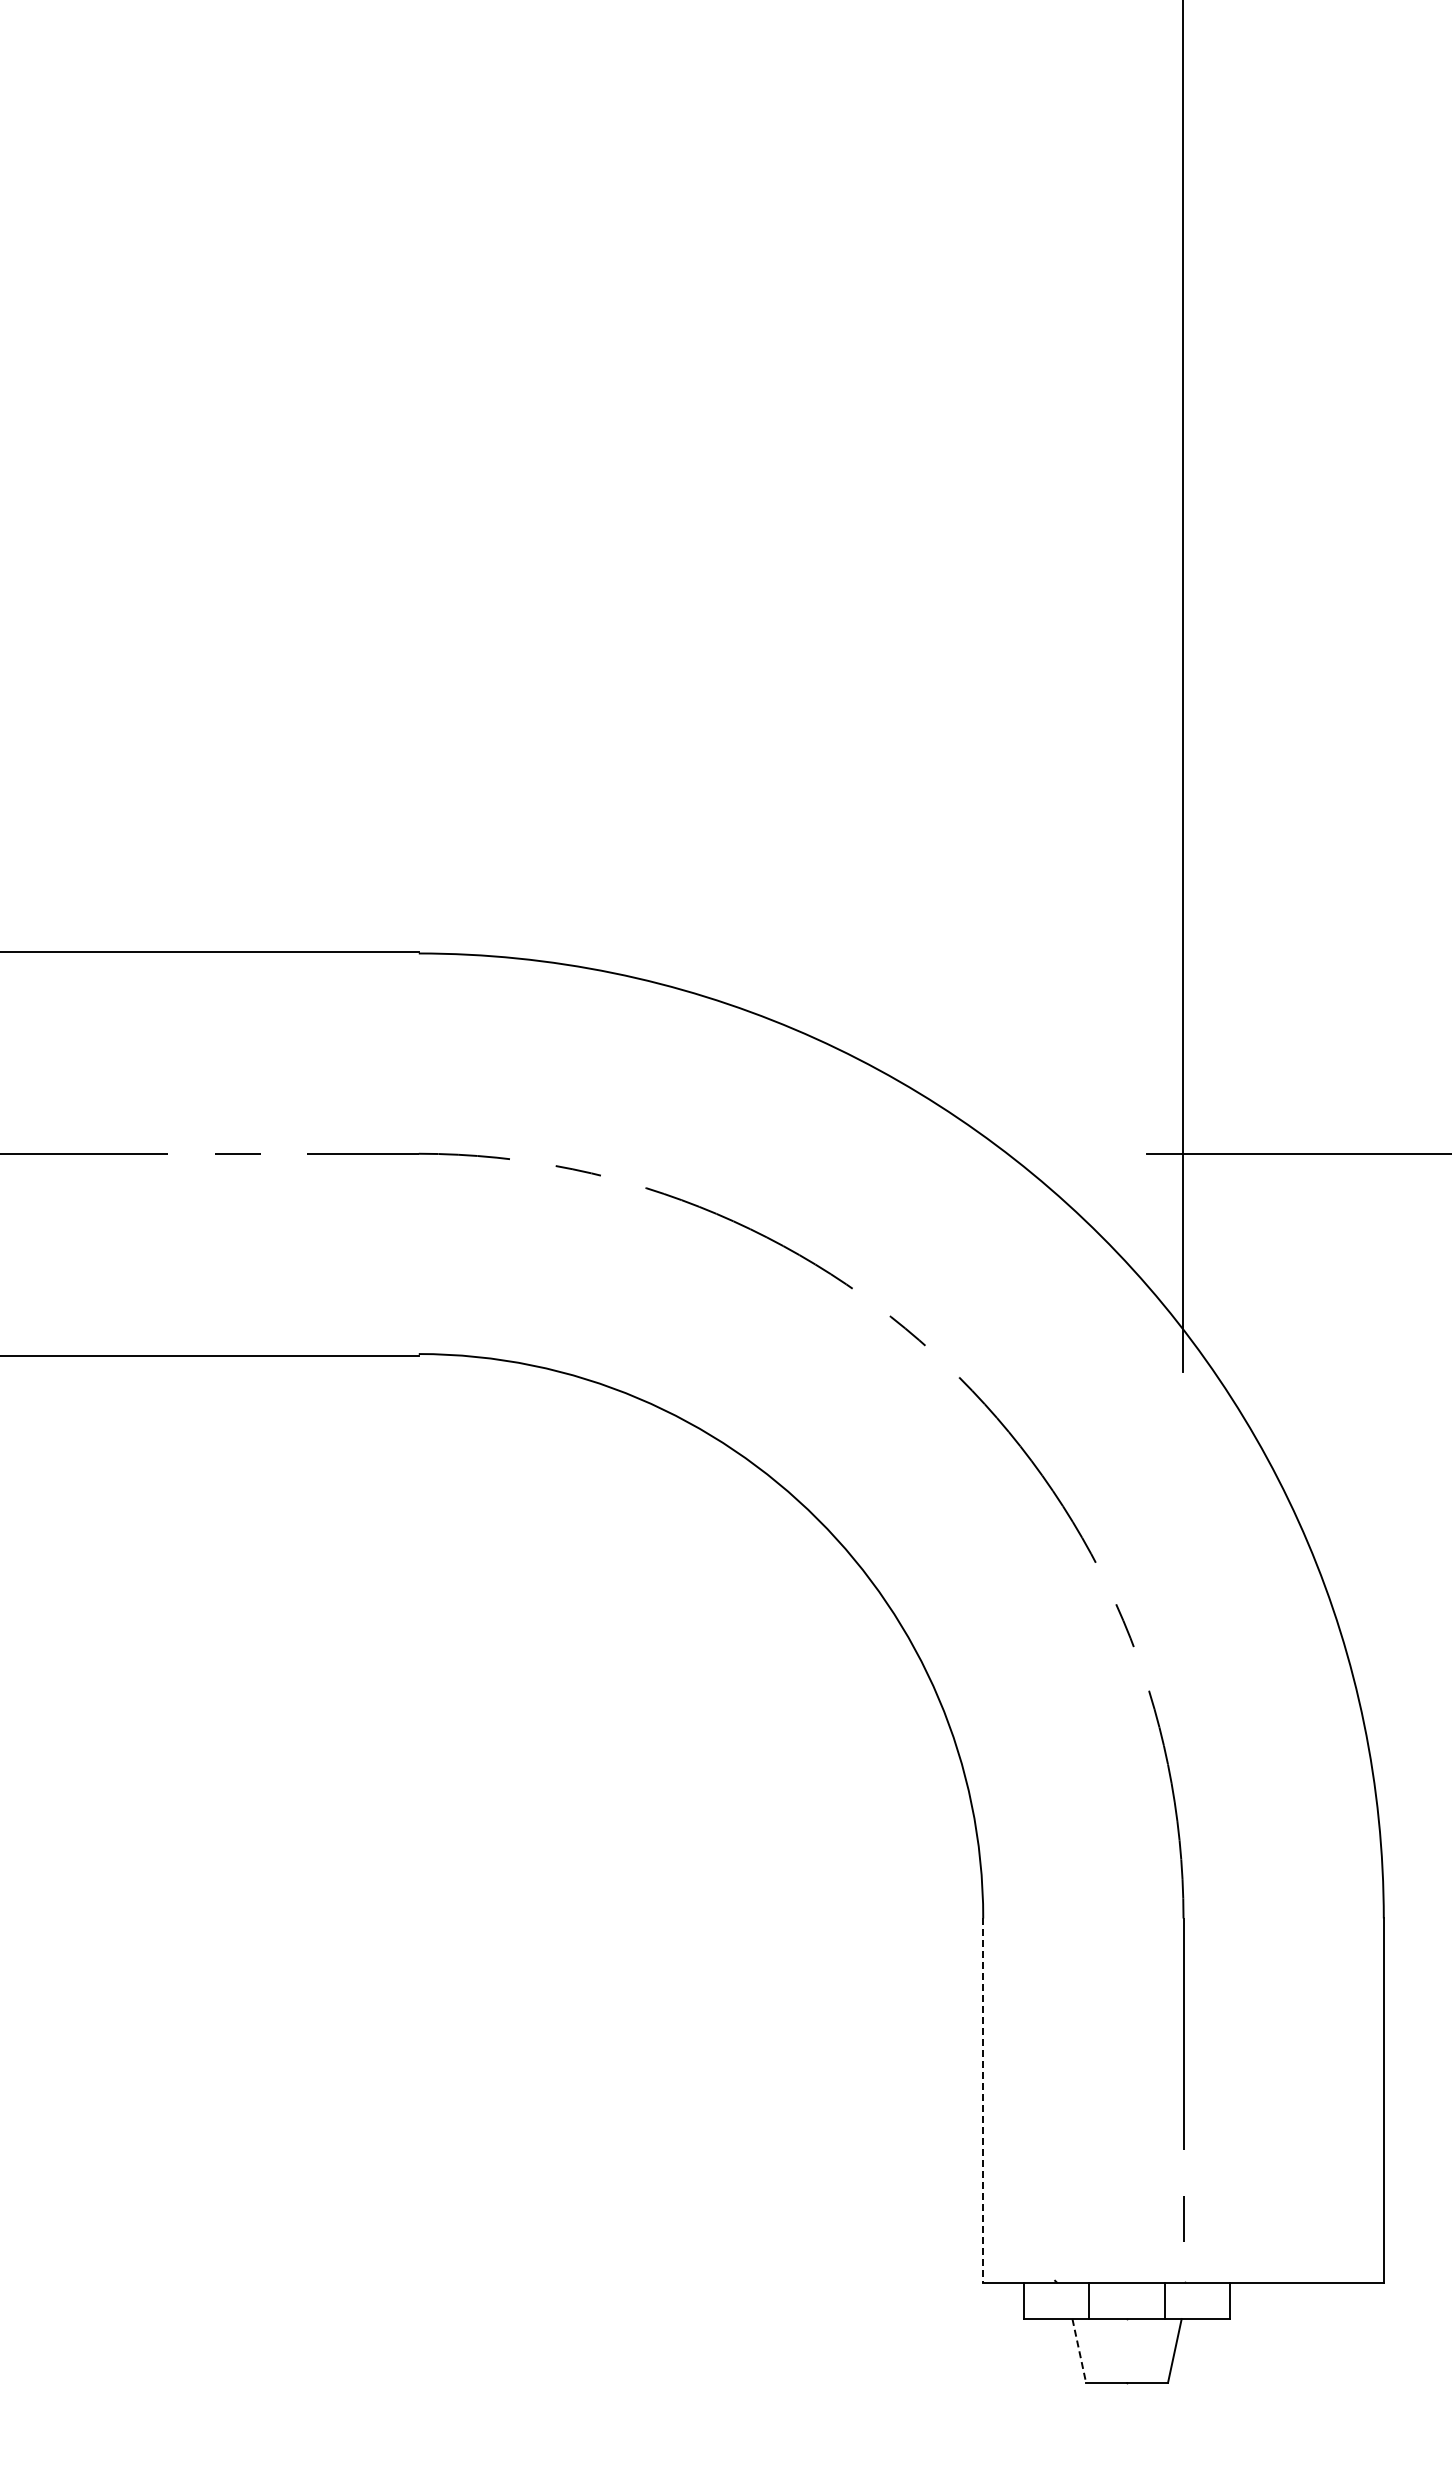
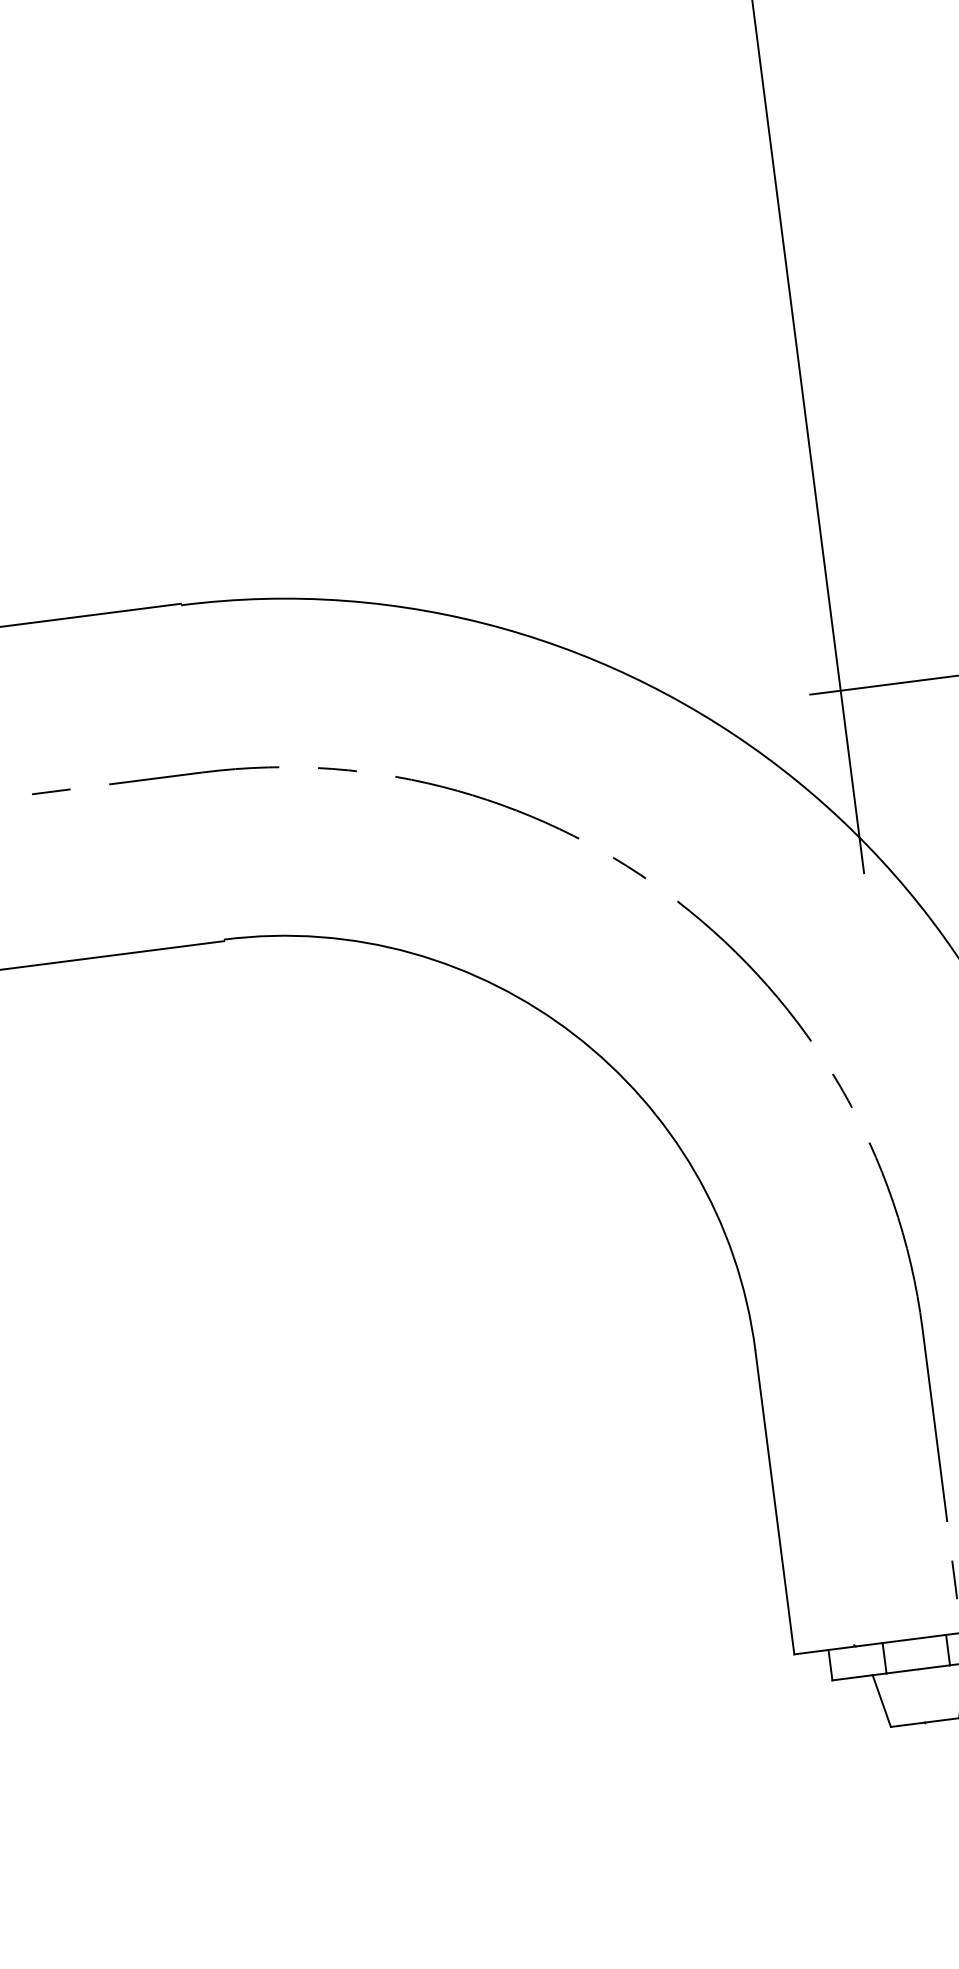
line: (983, 2101) -> (775, 1503), dashed -> solid
line: (1079, 2350) -> (881, 1700), dashed -> solid

